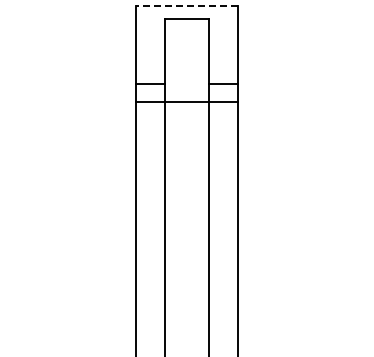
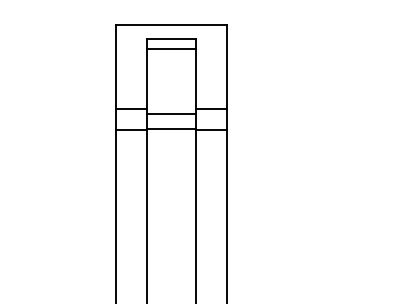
line: (186, 6) -> (170, 25), dashed -> solid
line: (186, 27) -> (170, 48), added
line: (186, 88) -> (170, 114), added

